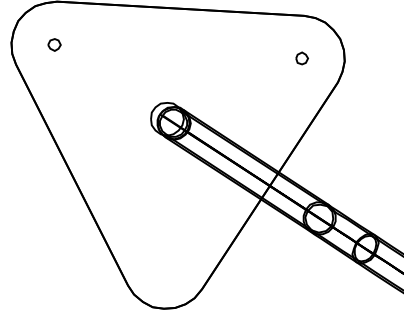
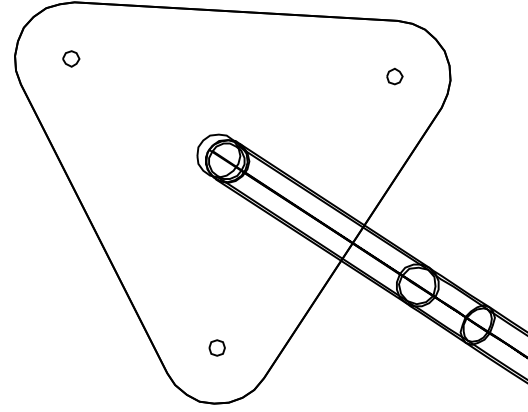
part: (165, 265) -> (216, 347), added

